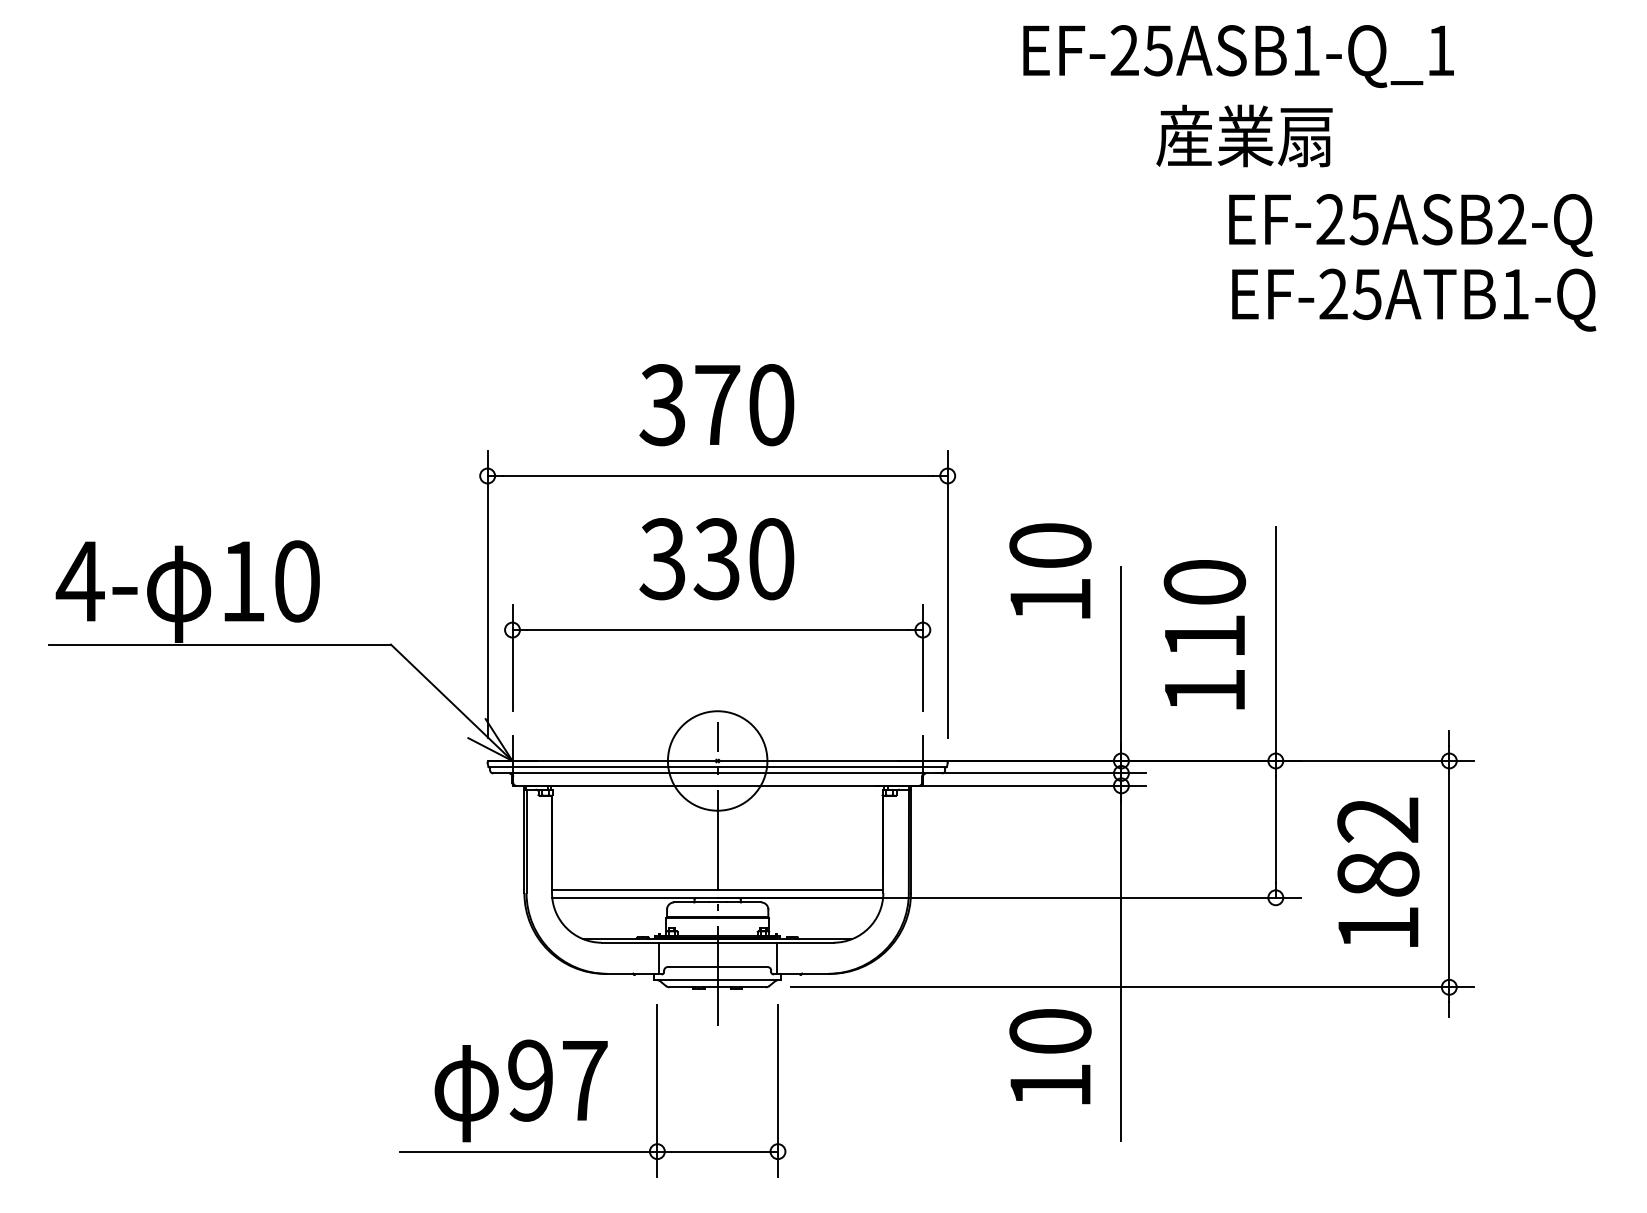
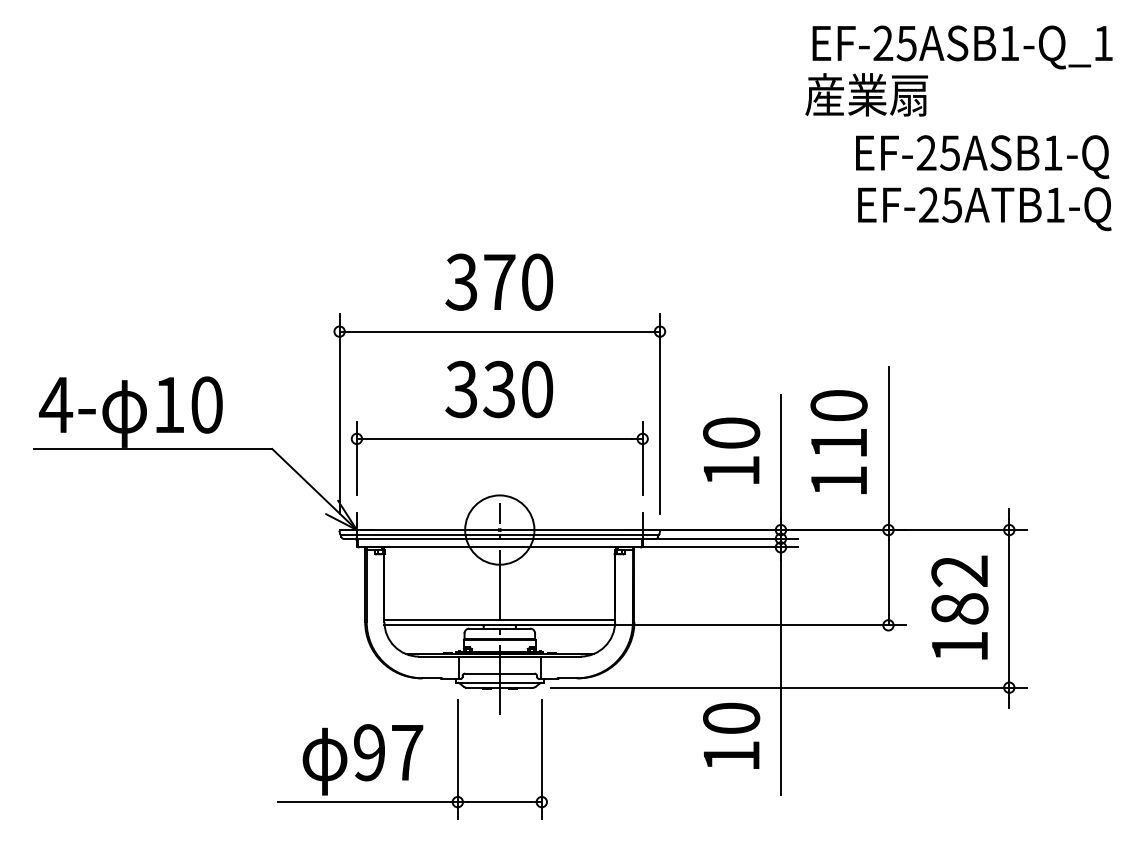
text: (1238, 56) -> (962, 47), moved
text: (1511, 218) -> (1052, 152), EF-25ASB2-Q -> EF-25ASB1-Q
text: (1050, 570) -> (731, 450), moved

